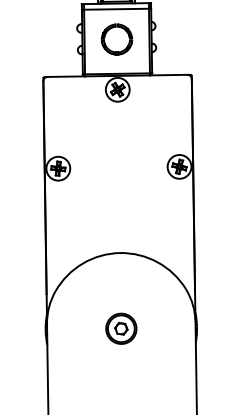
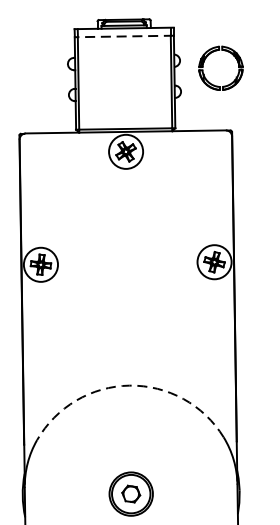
line: (116, 9) -> (124, 36), solid -> dashed
part: (116, 39) -> (220, 68), moved
arc: (120, 253) -> (129, 386), solid -> dashed

